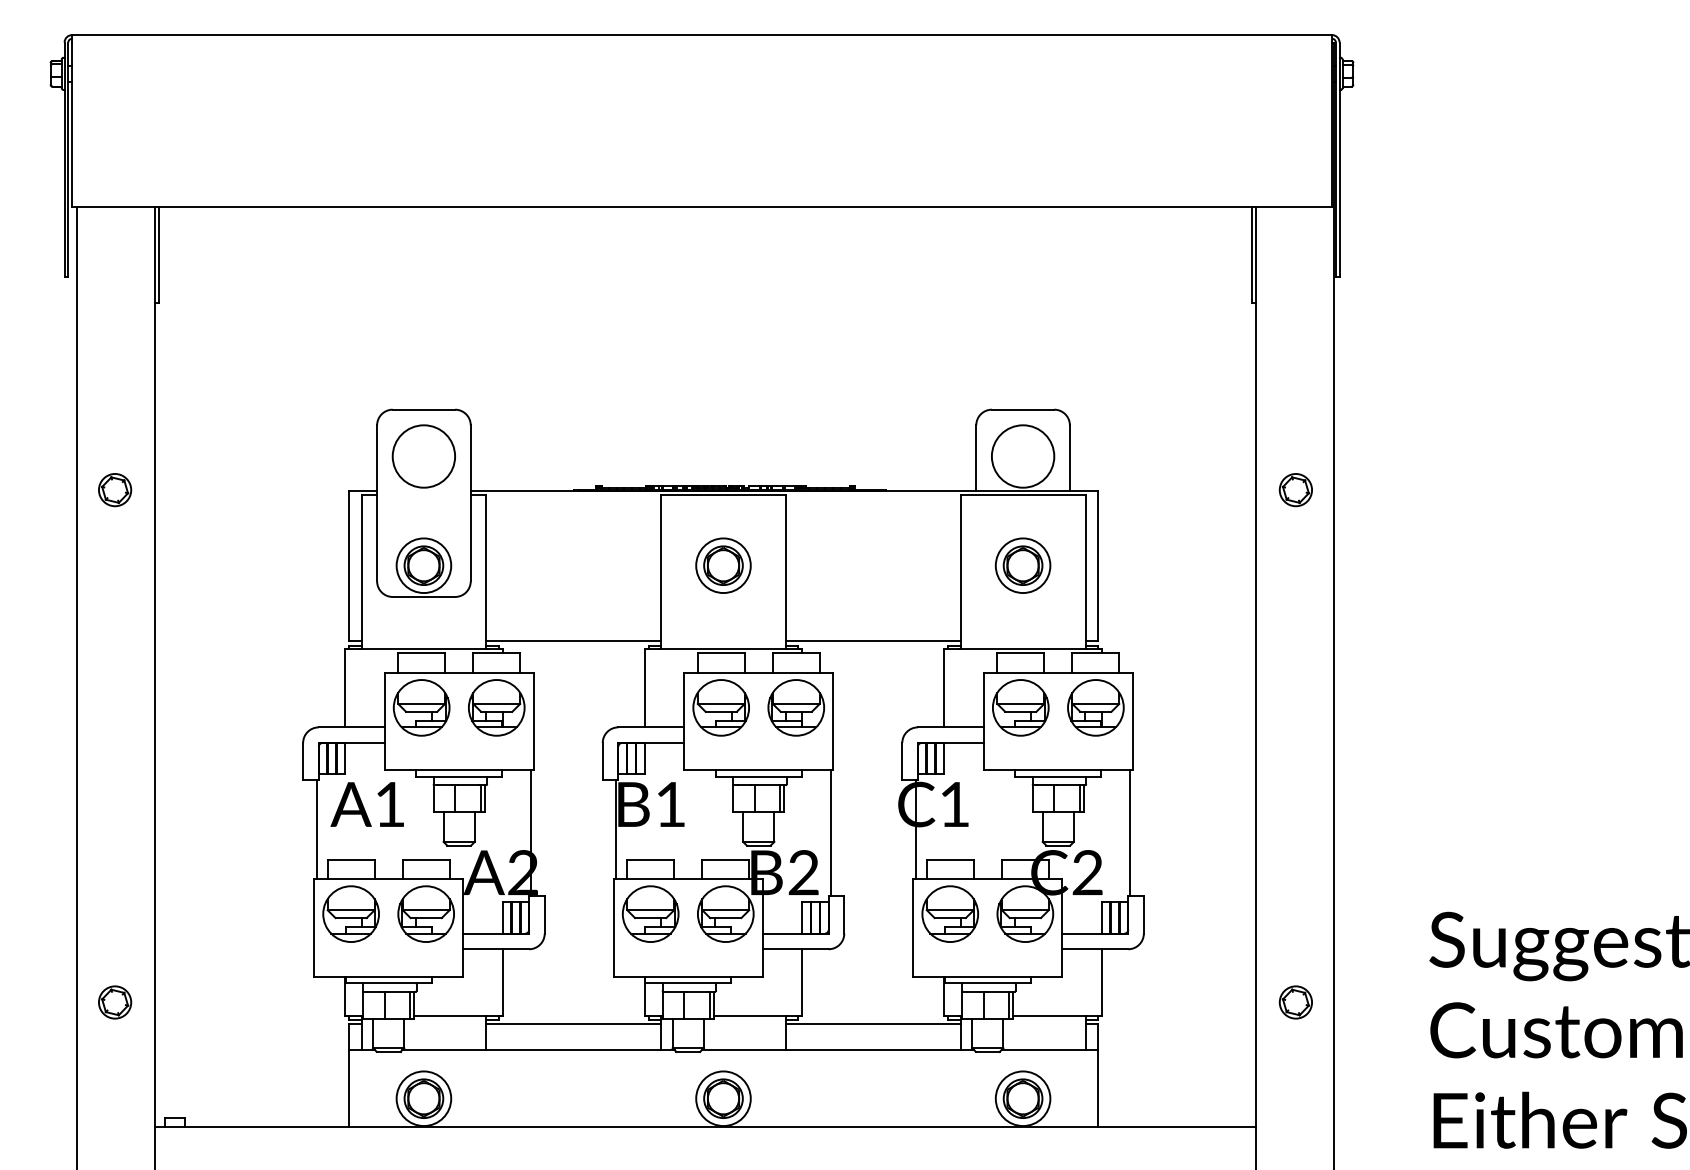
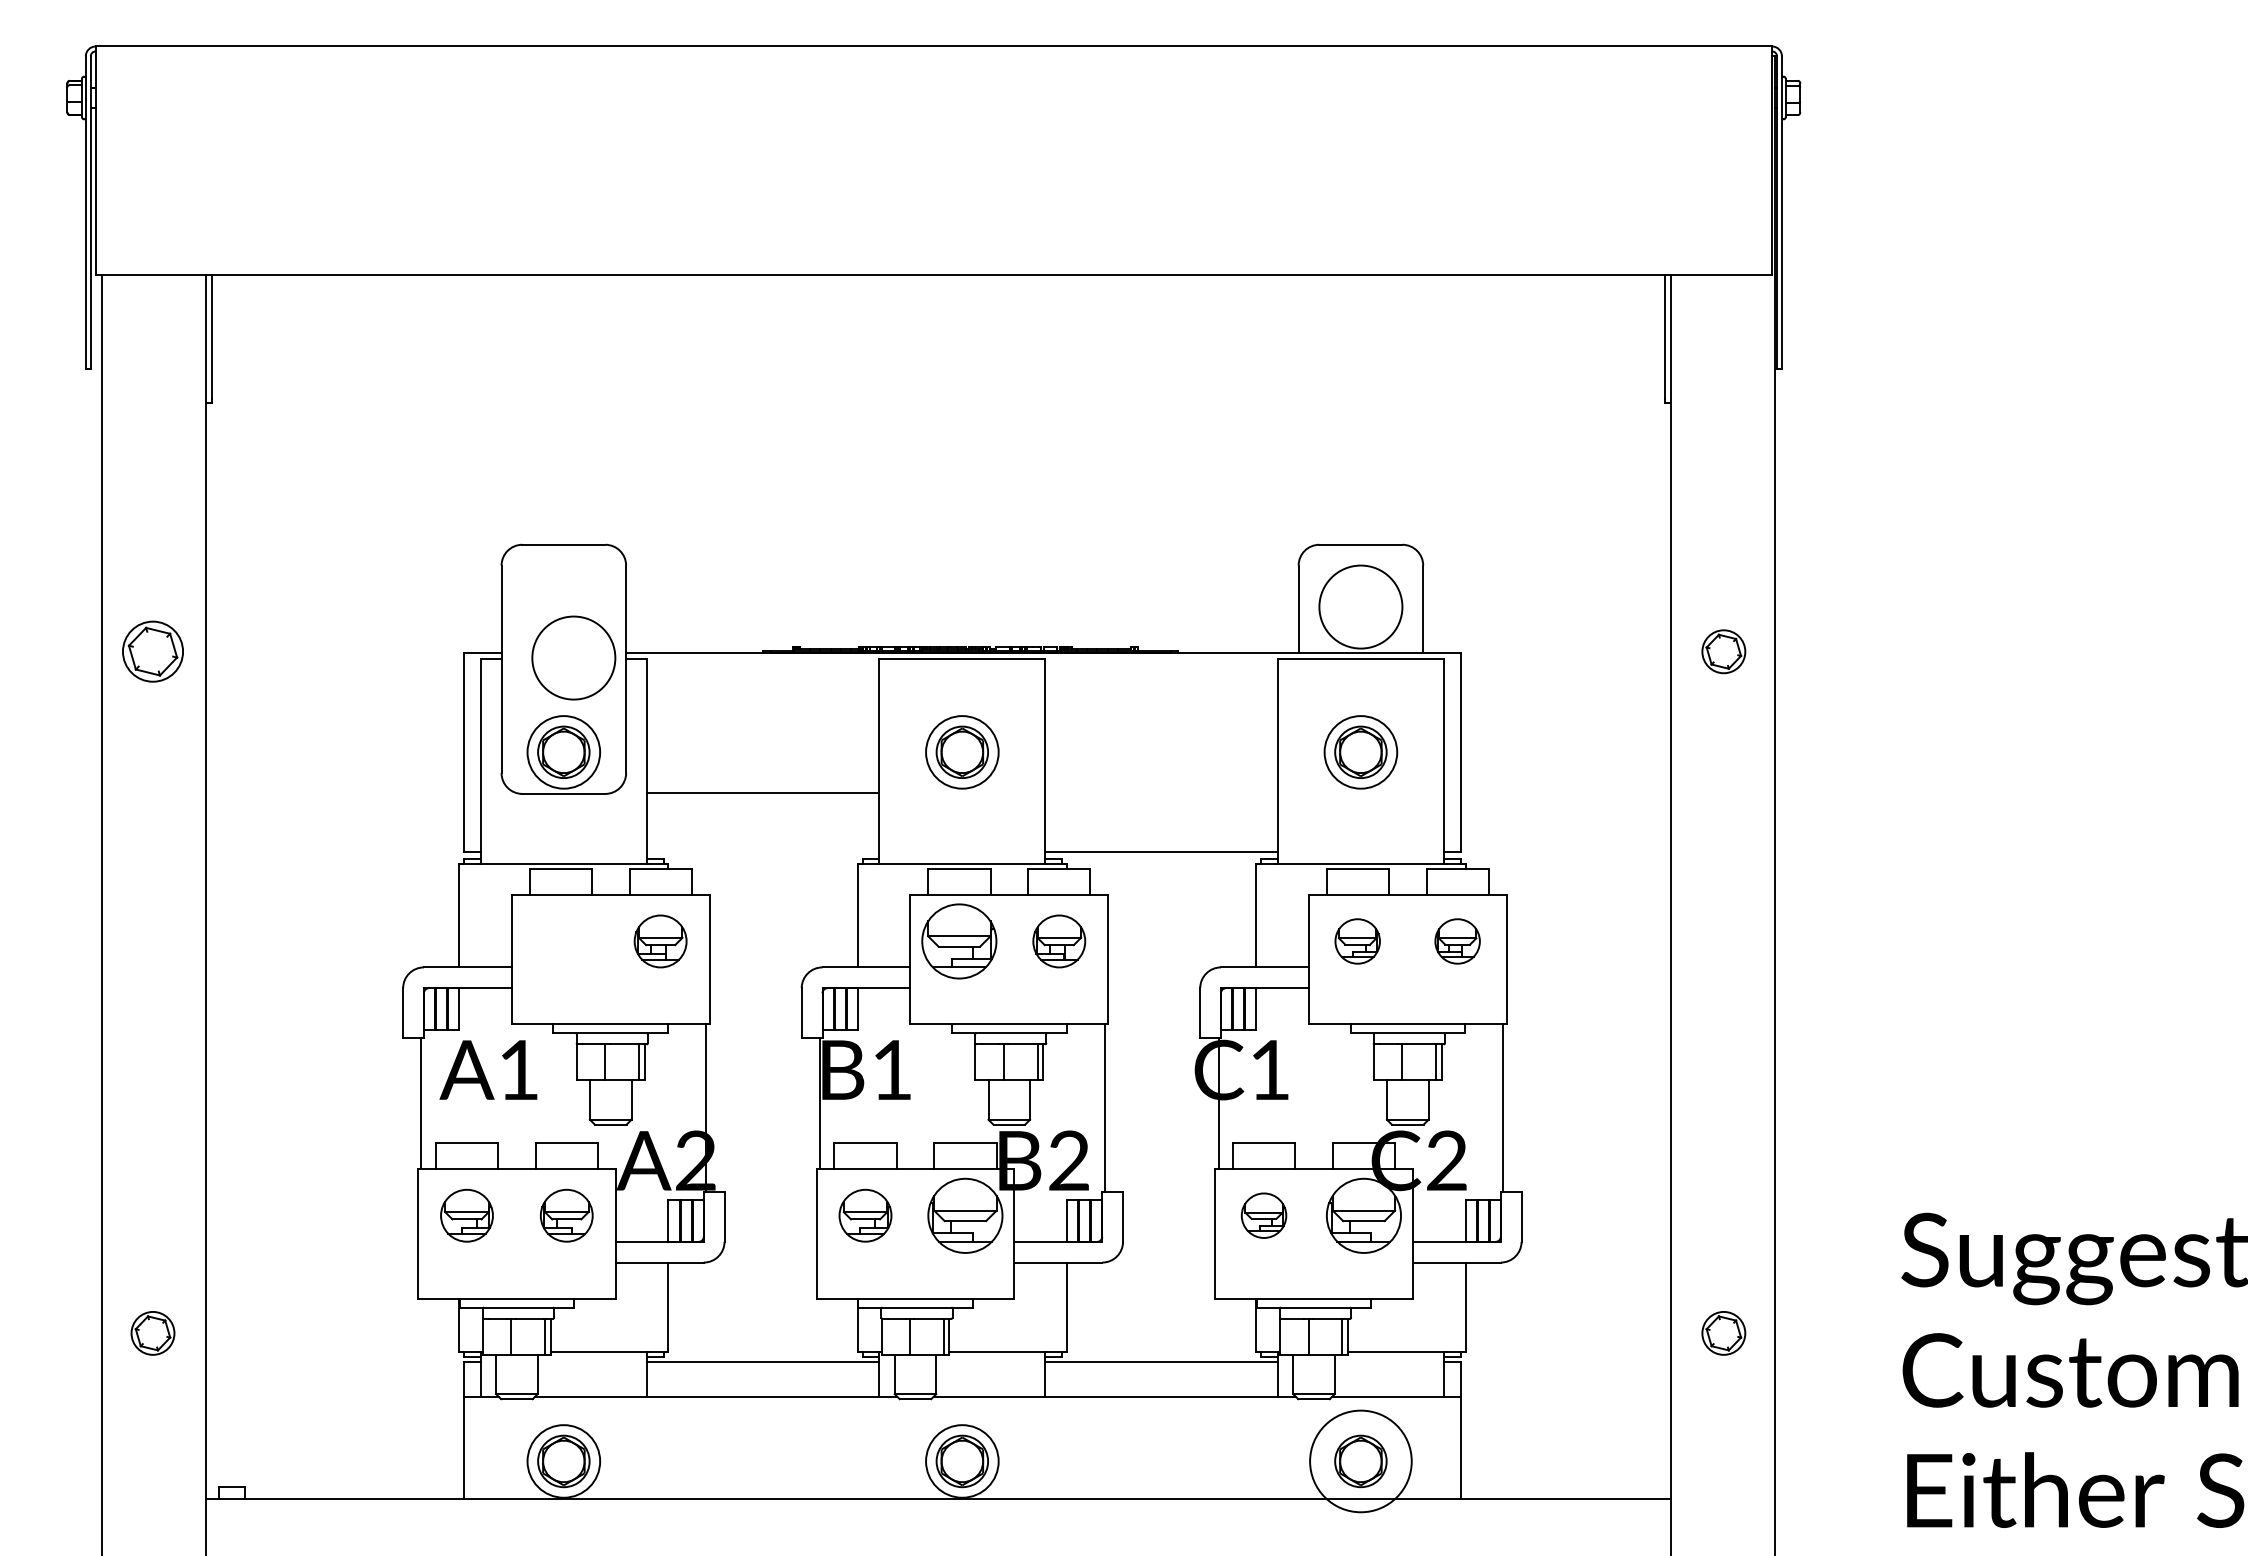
circle: (423, 456) -> (573, 657), moved
part: (114, 489) -> (152, 651), size x1.4
line: (573, 641) -> (762, 793), moved
part: (421, 707) -> (560, 941), removed
part: (496, 707) -> (660, 941), size x0.7
part: (796, 707) -> (1059, 941), size x0.7
part: (1020, 707) -> (1357, 941), size x0.6
part: (1095, 707) -> (1457, 941), size x0.6
part: (350, 913) -> (466, 1215), size x0.7
part: (425, 913) -> (566, 1215), size x0.7
part: (650, 913) -> (865, 1215), size x0.7
part: (949, 913) -> (1263, 1215), size x0.6
circle: (1022, 1098) -> (1360, 1461), size x1.4

